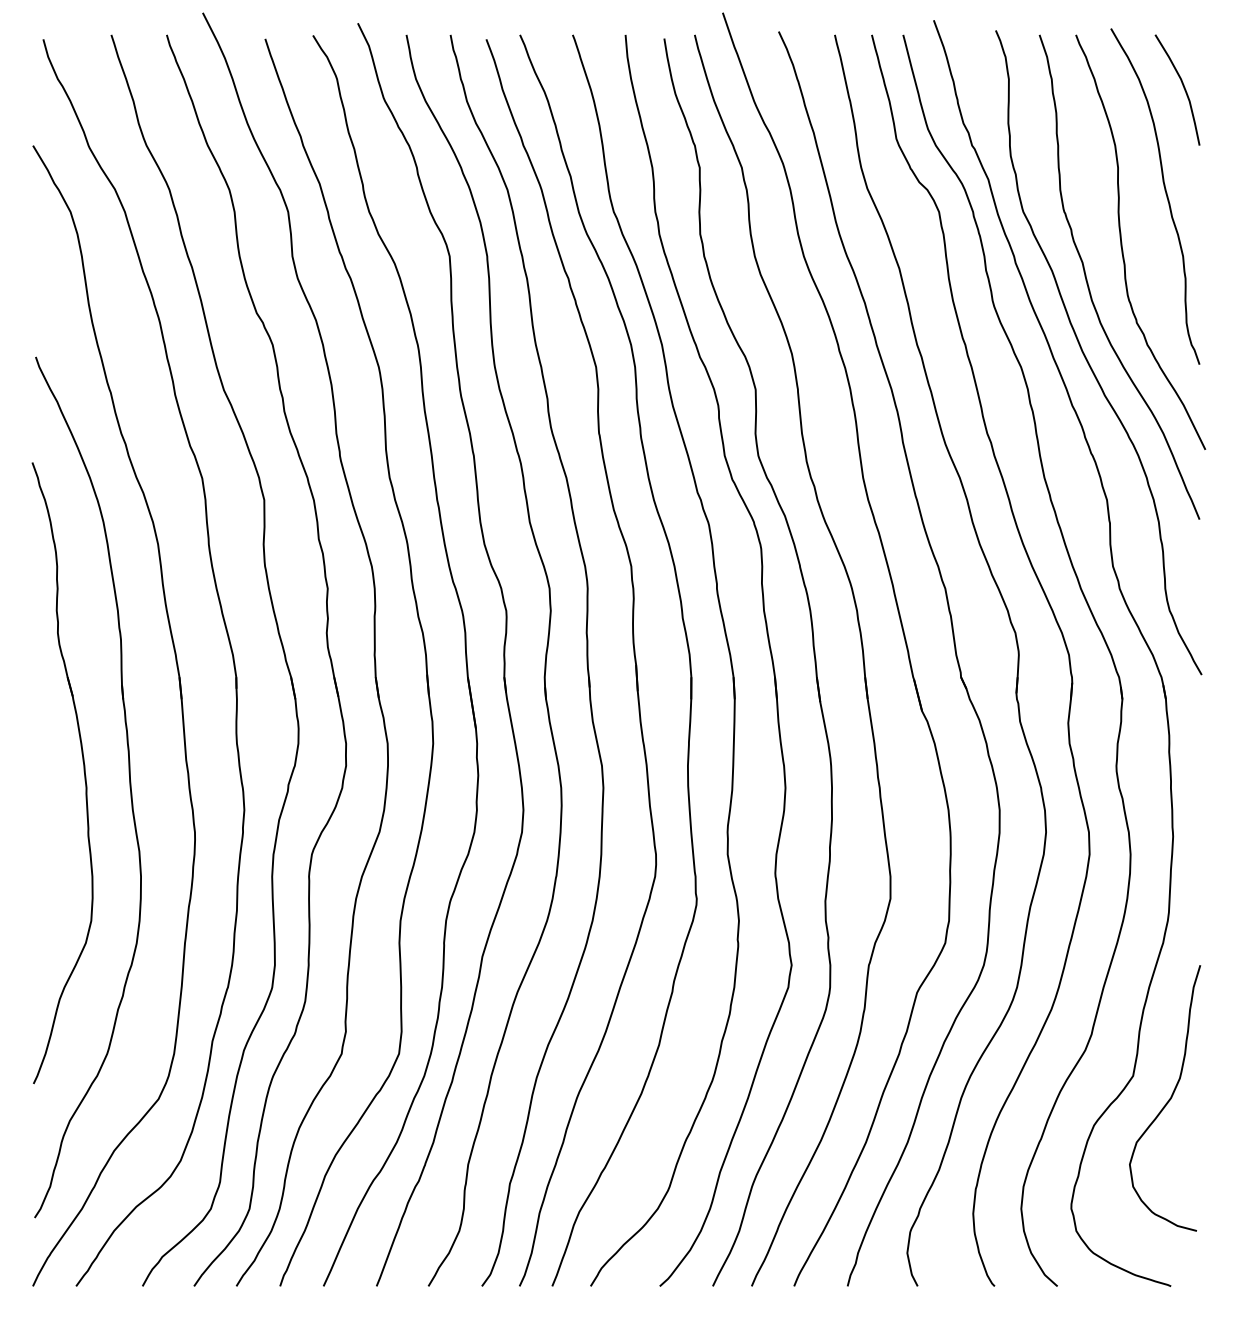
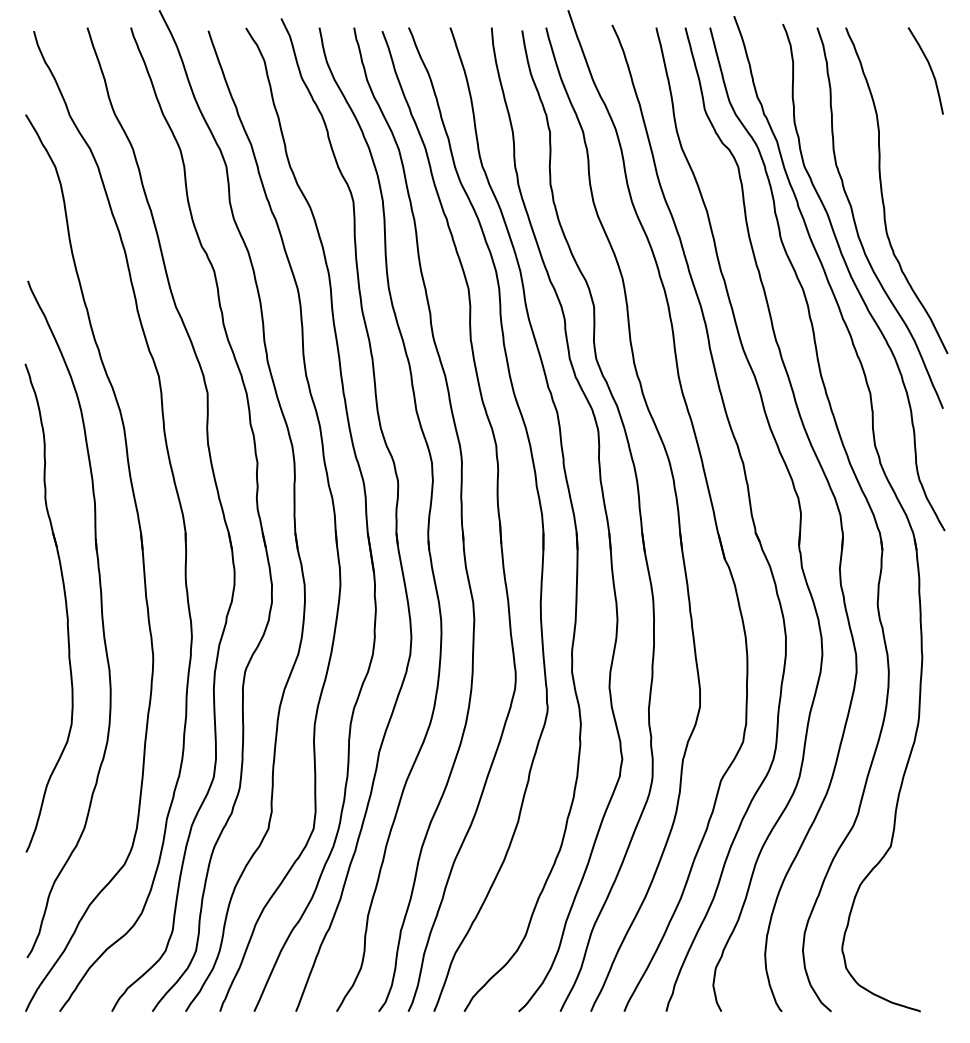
curve: (1164, 191) -> (915, 150), removed
curve: (1168, 1099) -> (918, 864), removed

